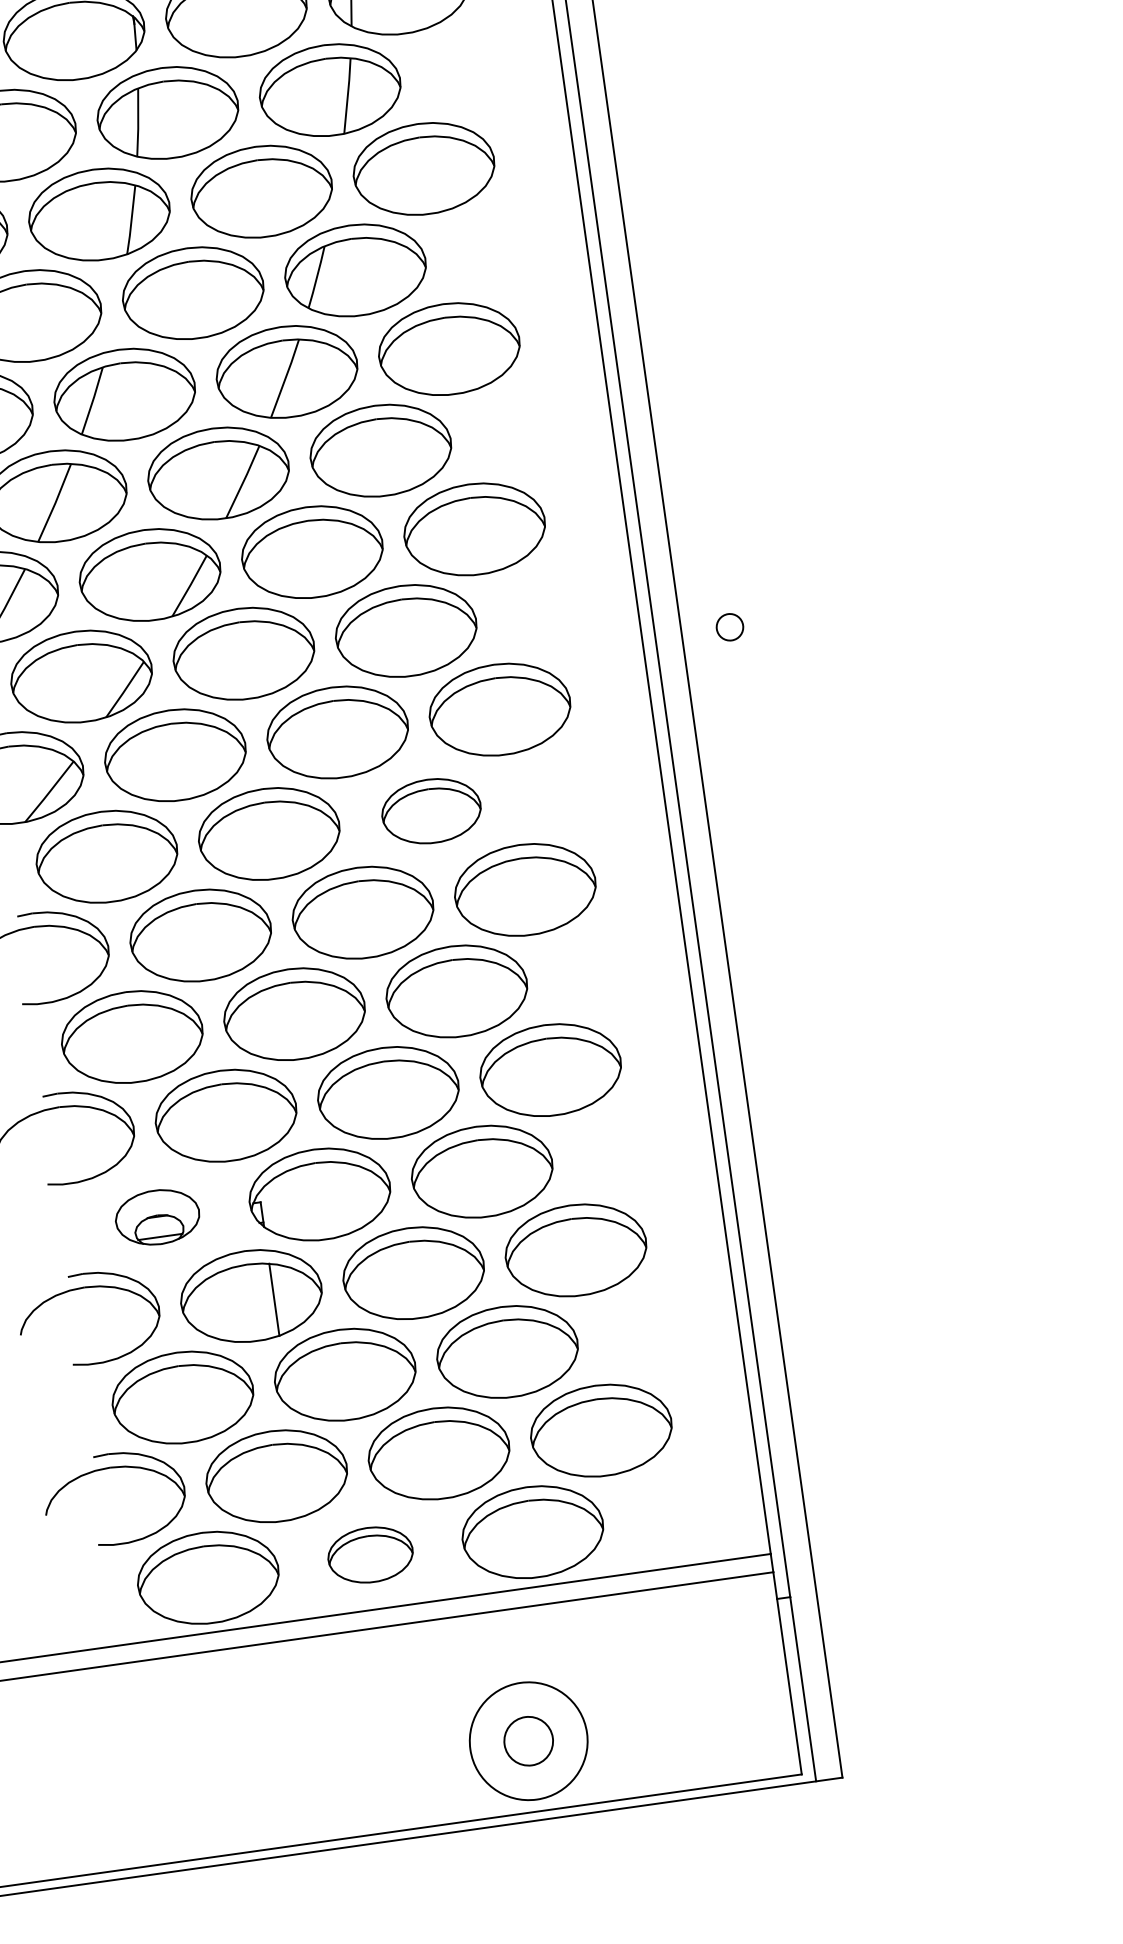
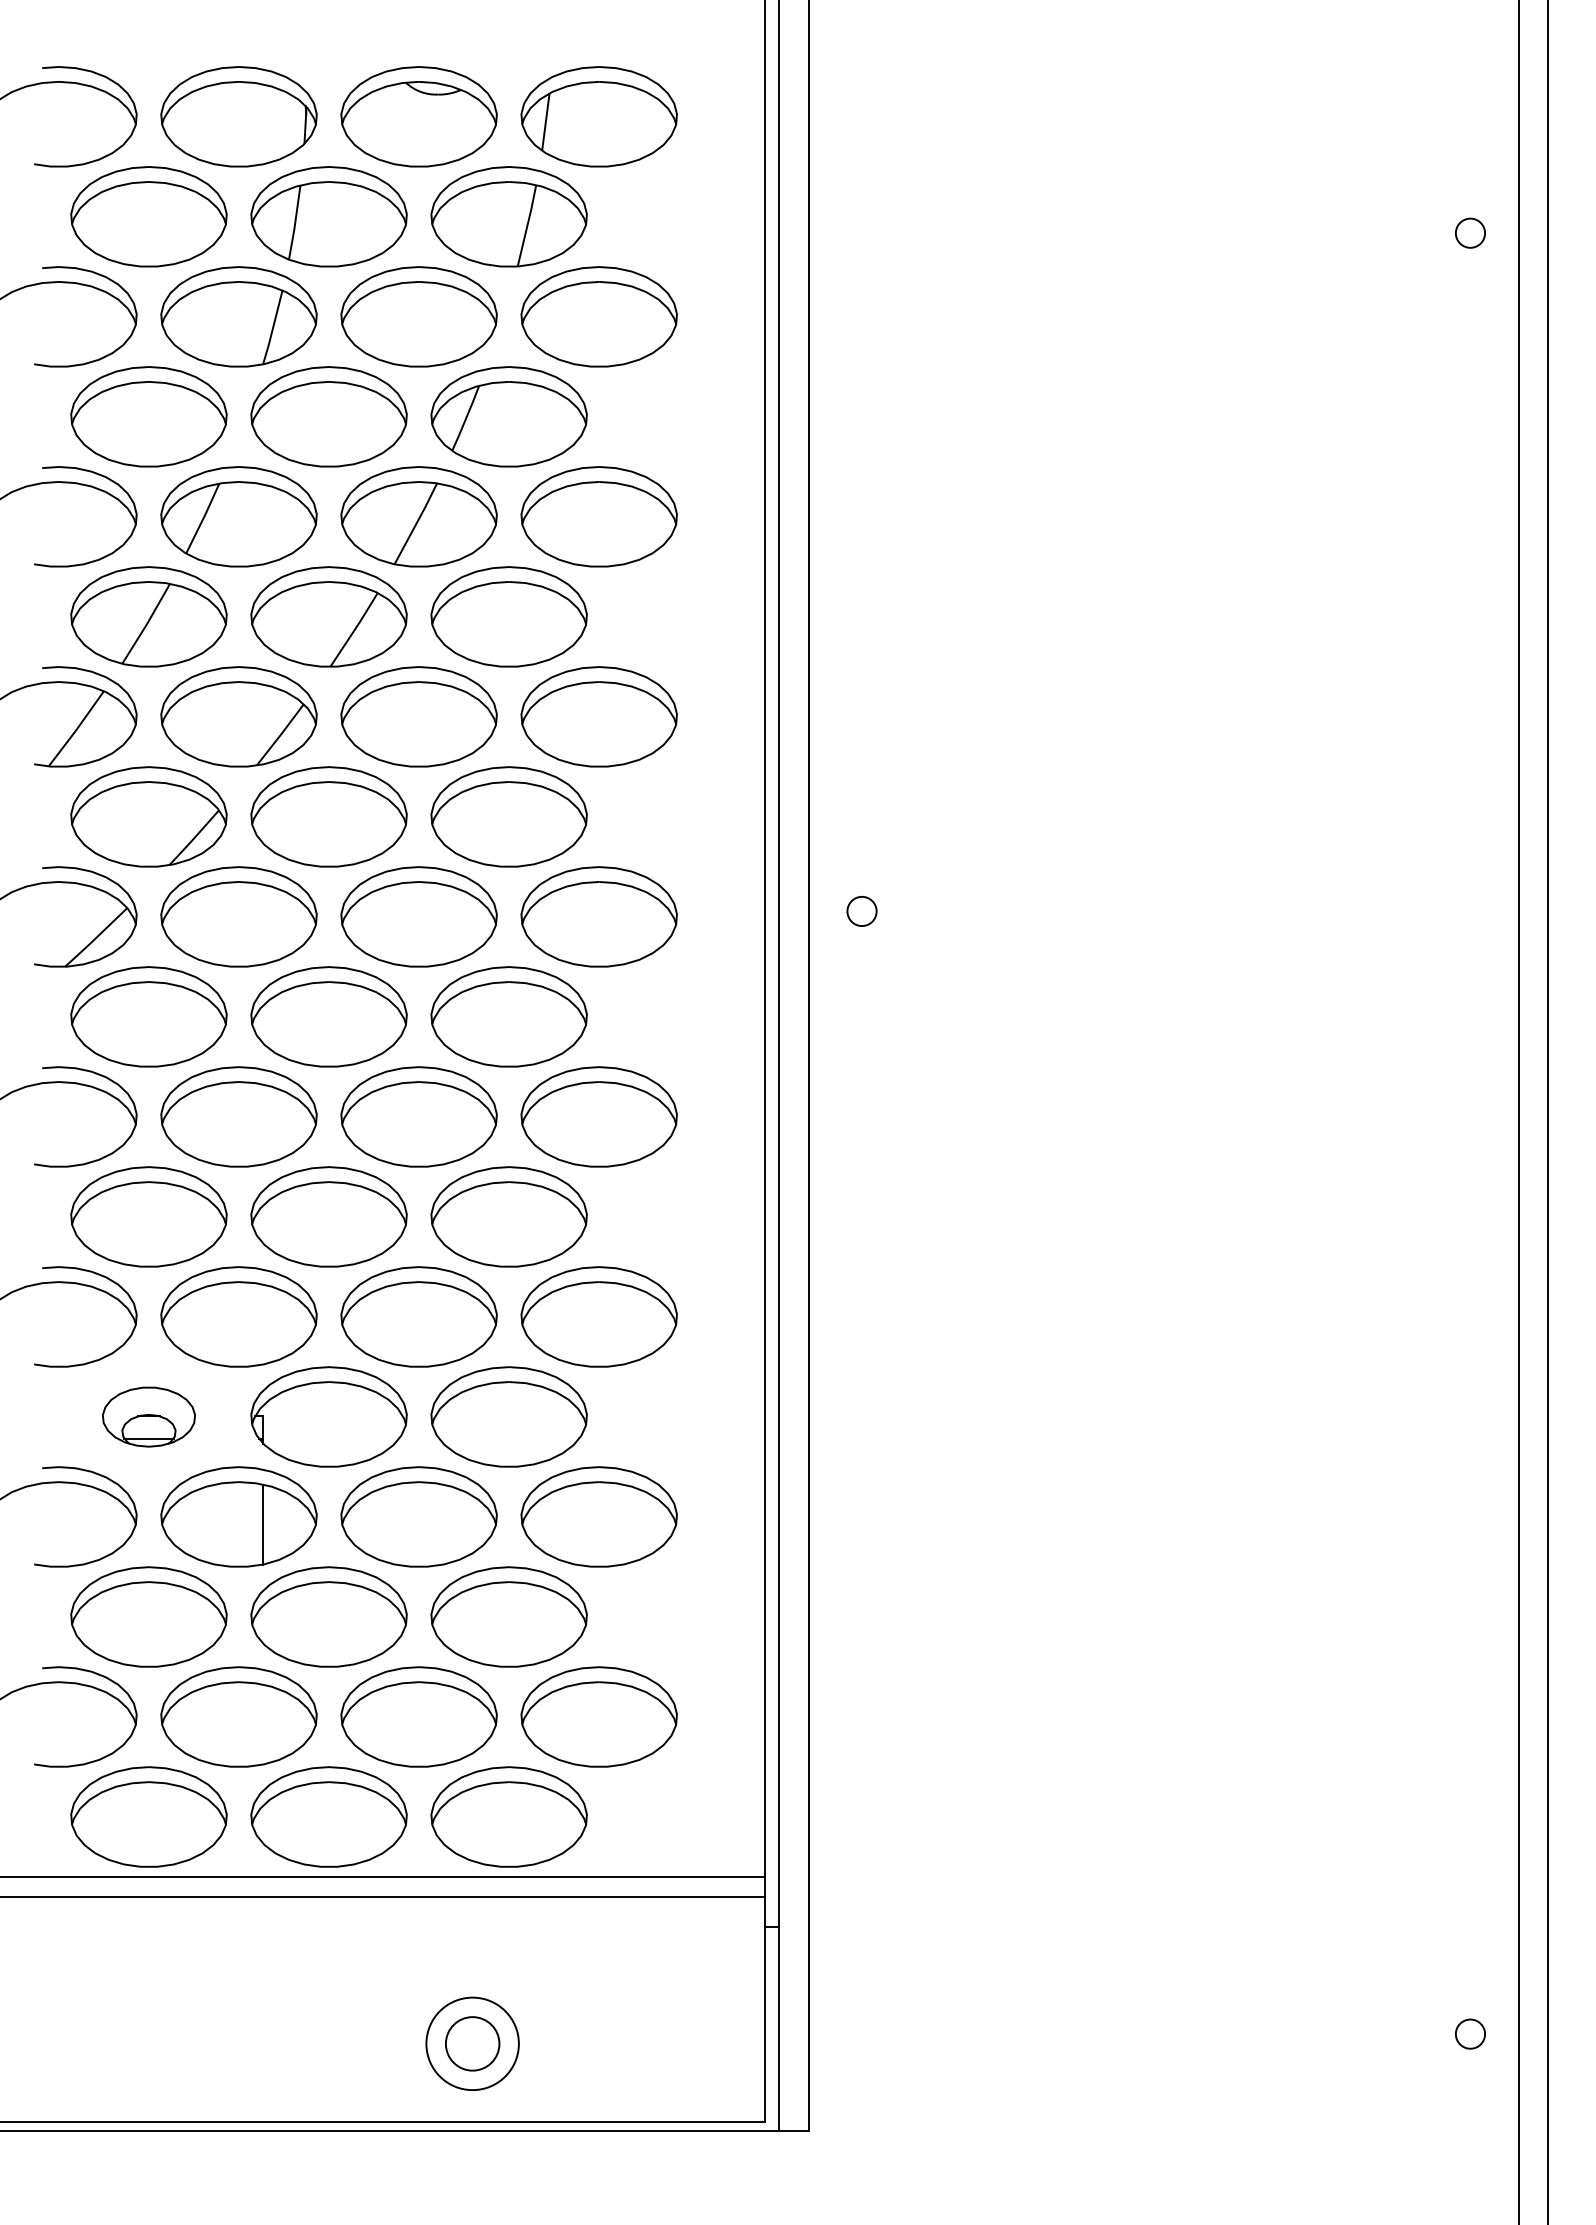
circle: (729, 627) -> (861, 911), moved
part: (430, 810) -> (508, 1016), size x1.43
part: (370, 1554) -> (328, 1816), size x1.67
circle: (528, 1740) -> (472, 2043), size x0.71

